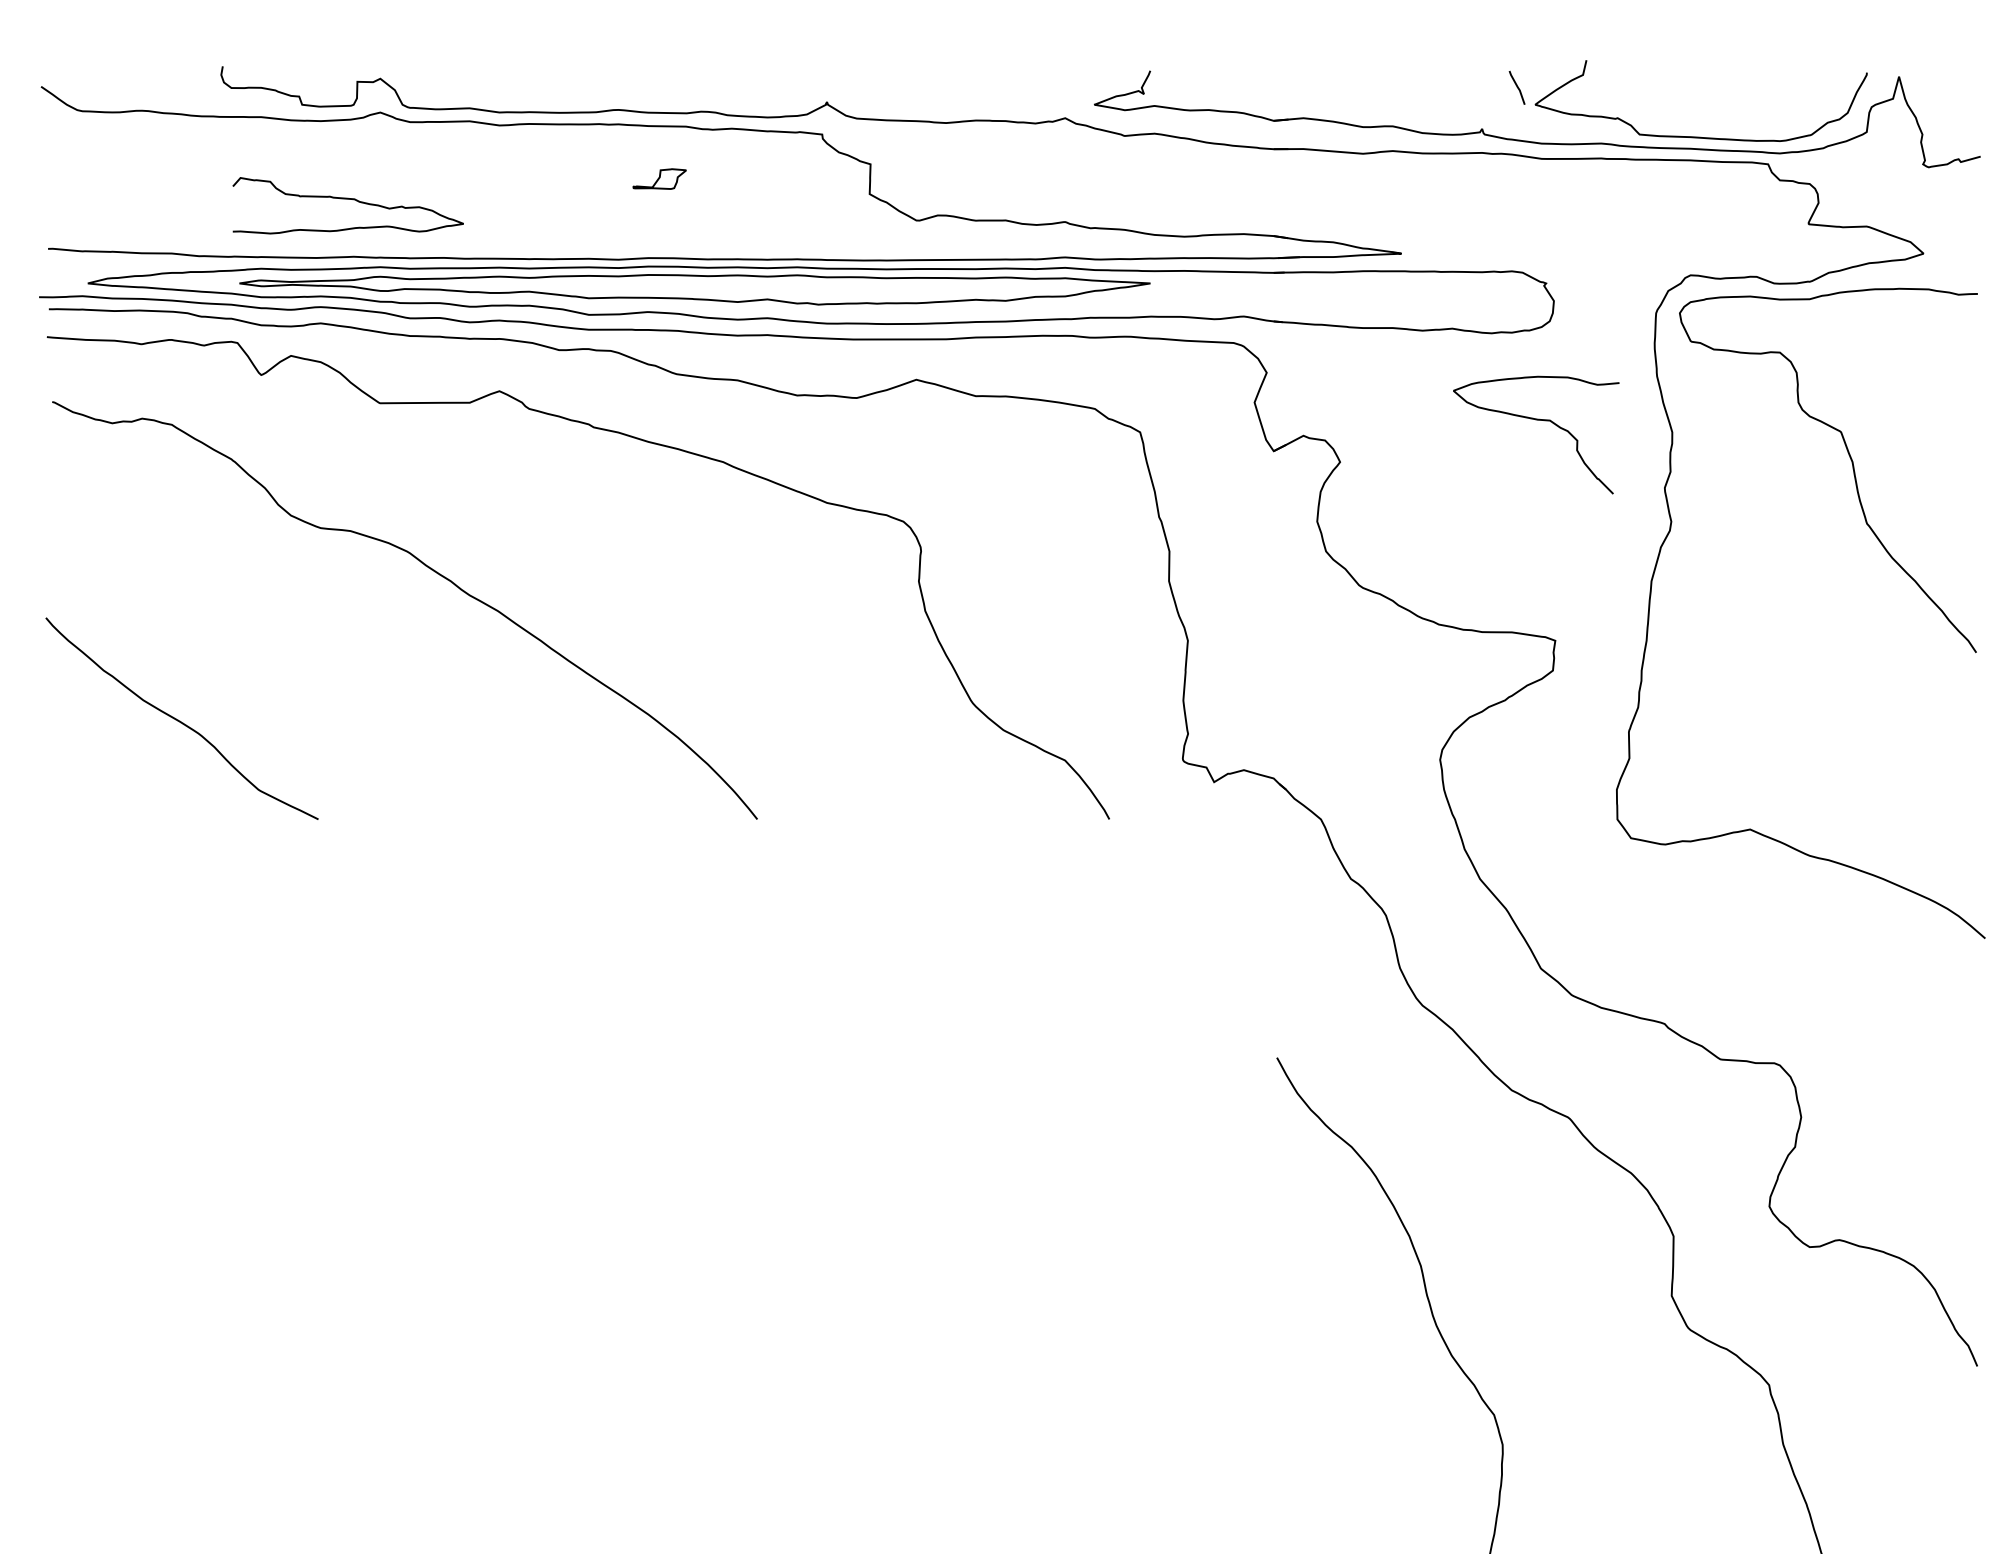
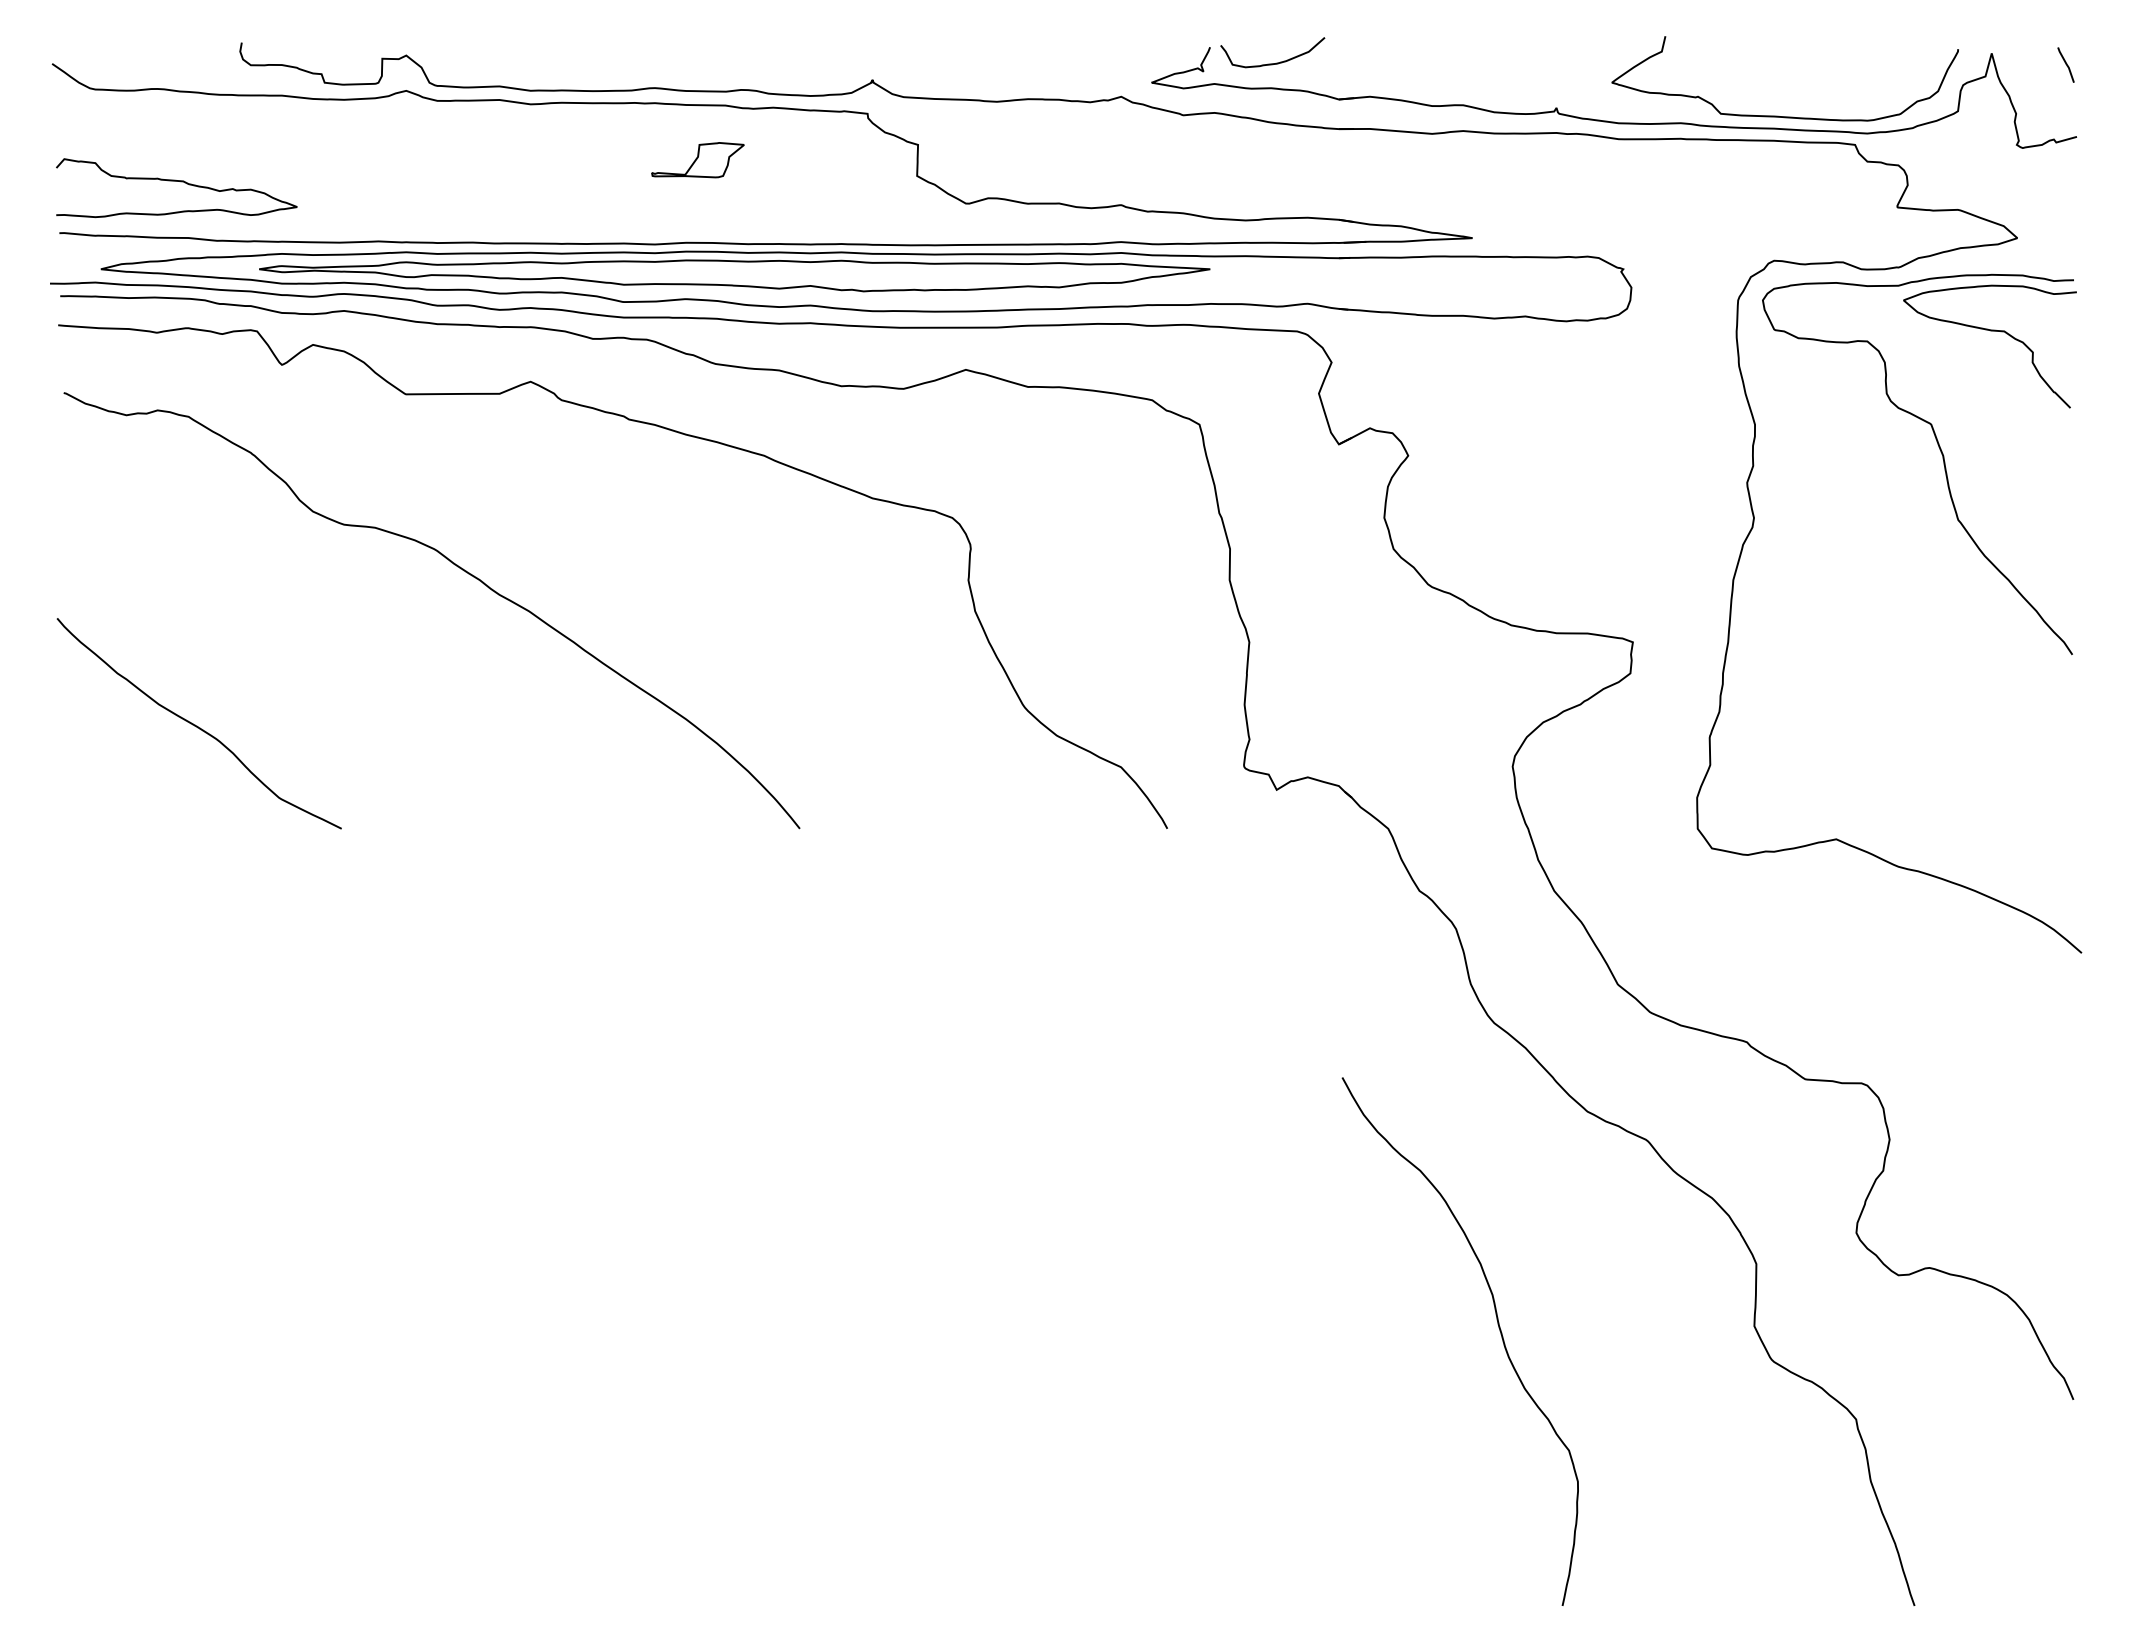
curve: (1213, 85) -> (1276, 62), added
line: (1516, 87) -> (2065, 64), moved
part: (659, 179) -> (697, 160), size x1.67
curve: (347, 199) -> (176, 181), moved
curve: (1536, 420) -> (1990, 331), moved

